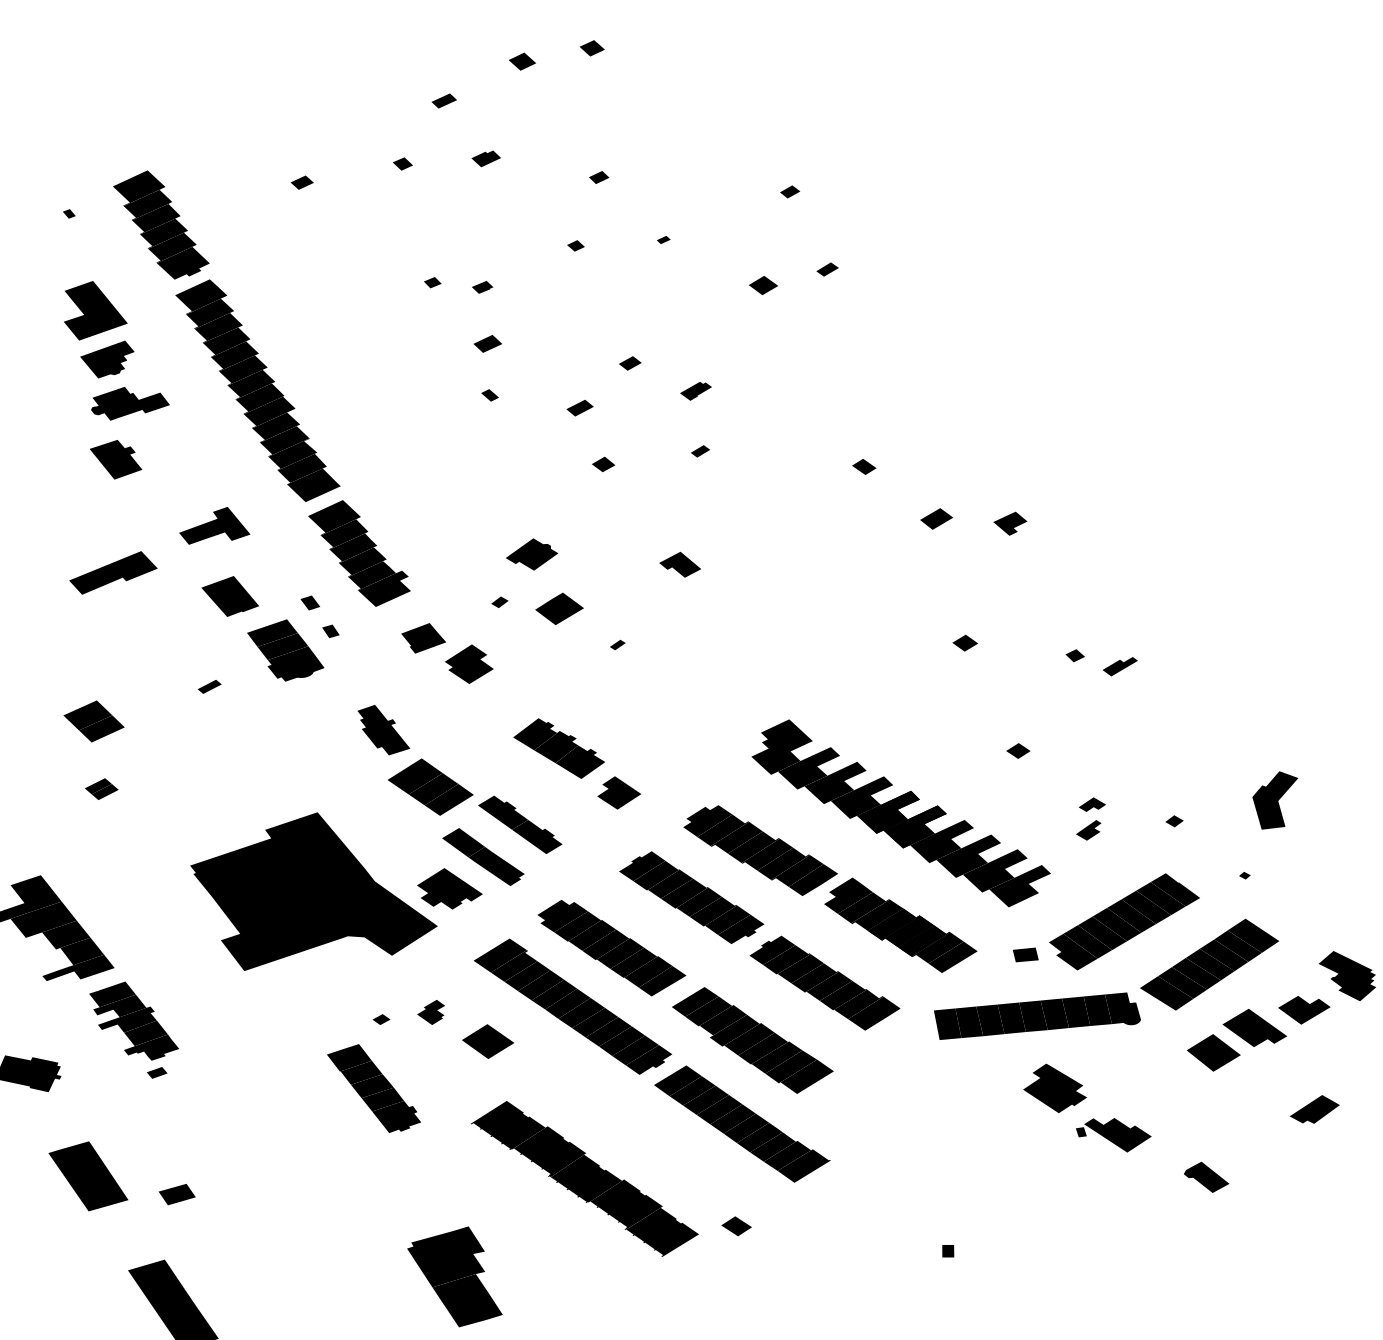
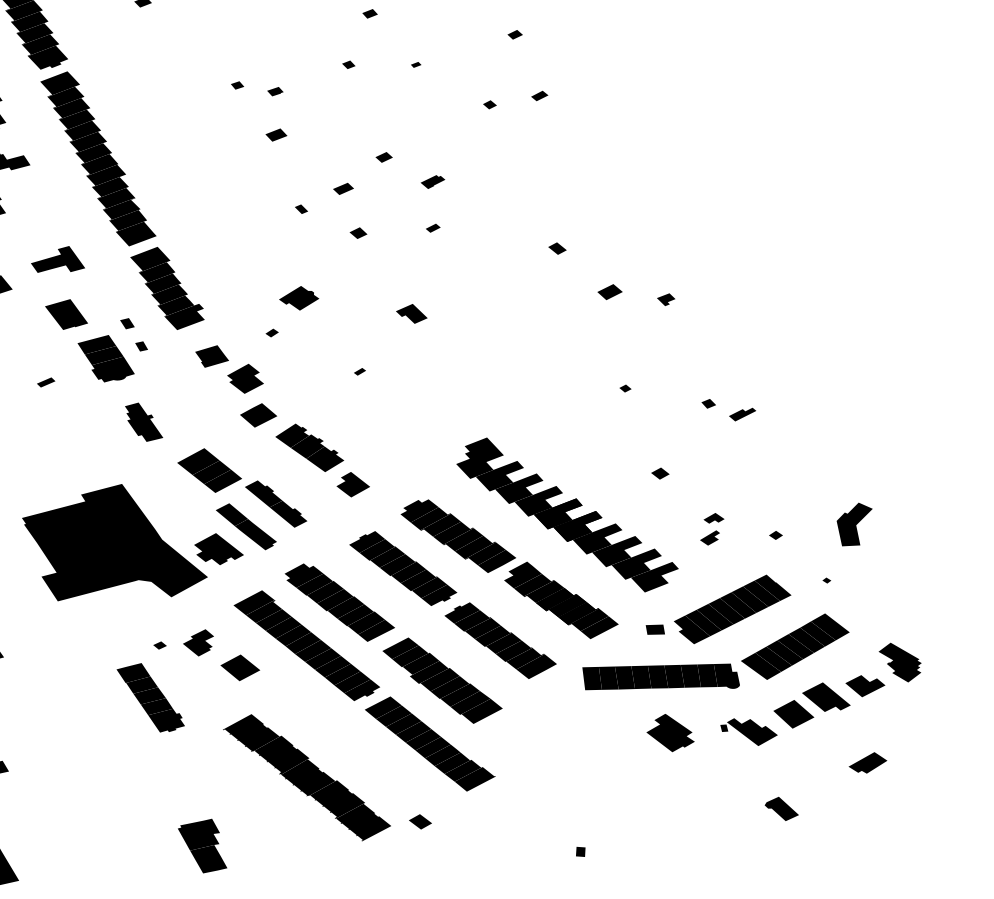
part: (763, 285) -> (489, 104), size x0.62
part: (489, 395) -> (301, 209), moved
part: (1010, 523) -> (666, 299), size x0.71
part: (559, 608) -> (258, 415), moved
part: (965, 643) -> (625, 388), size x0.62
part: (383, 730) -> (143, 422), moved
part: (430, 1012) -> (197, 642), size x1.43
part: (1113, 1135) -> (748, 732), moved
part: (454, 1276) -> (202, 845), size x0.71

